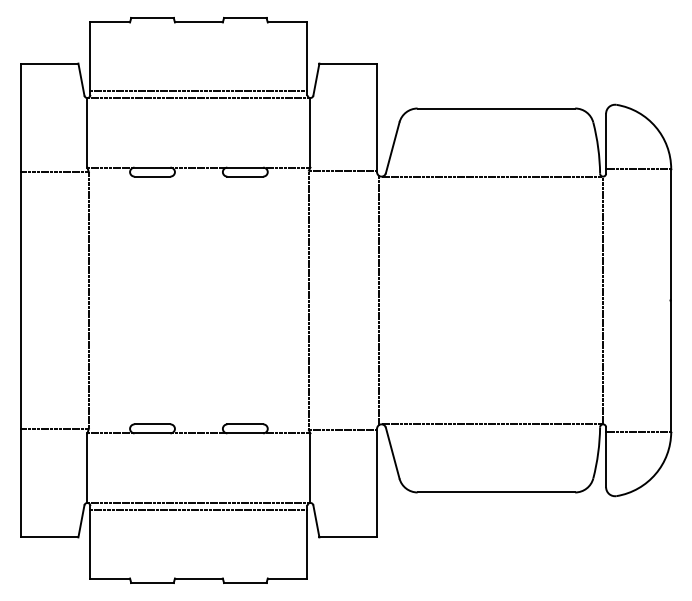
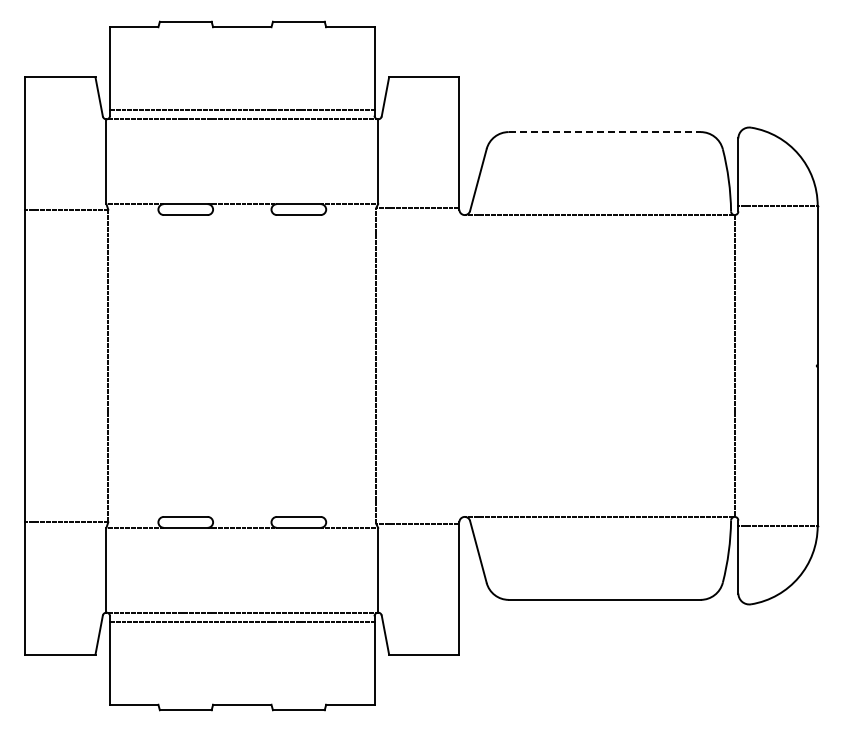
line: (497, 108) -> (605, 132), solid -> dashed
line: (378, 300) -> (461, 365), removed

